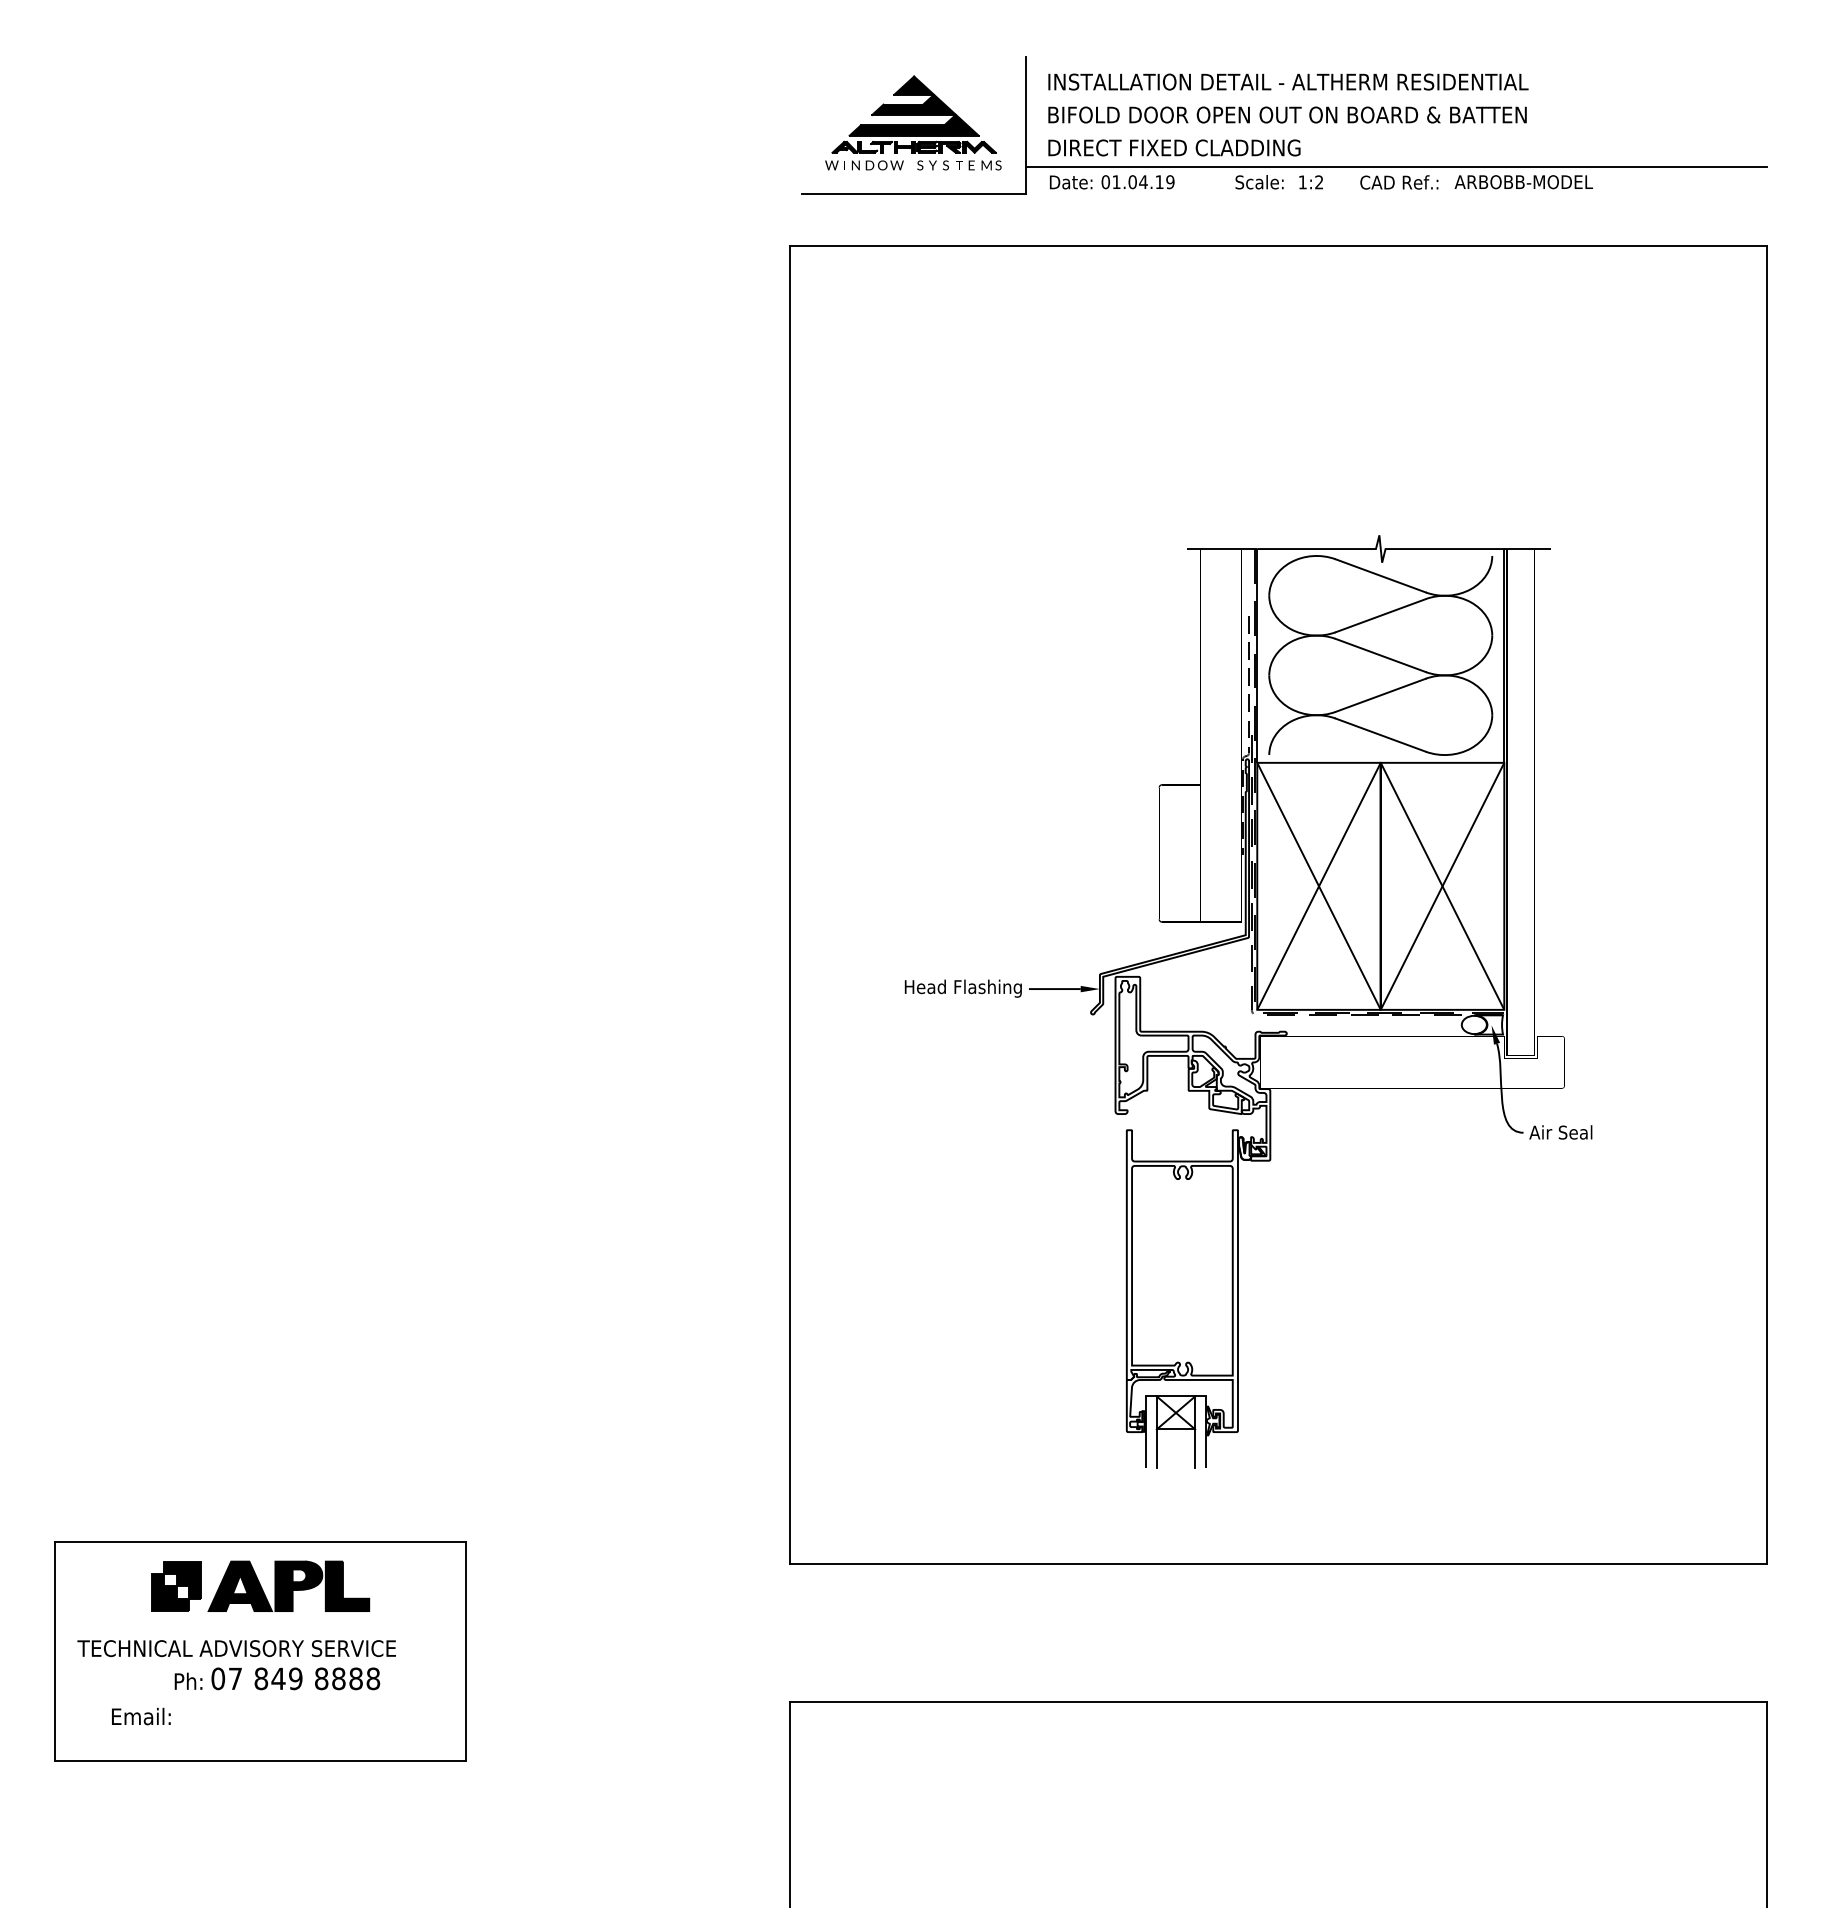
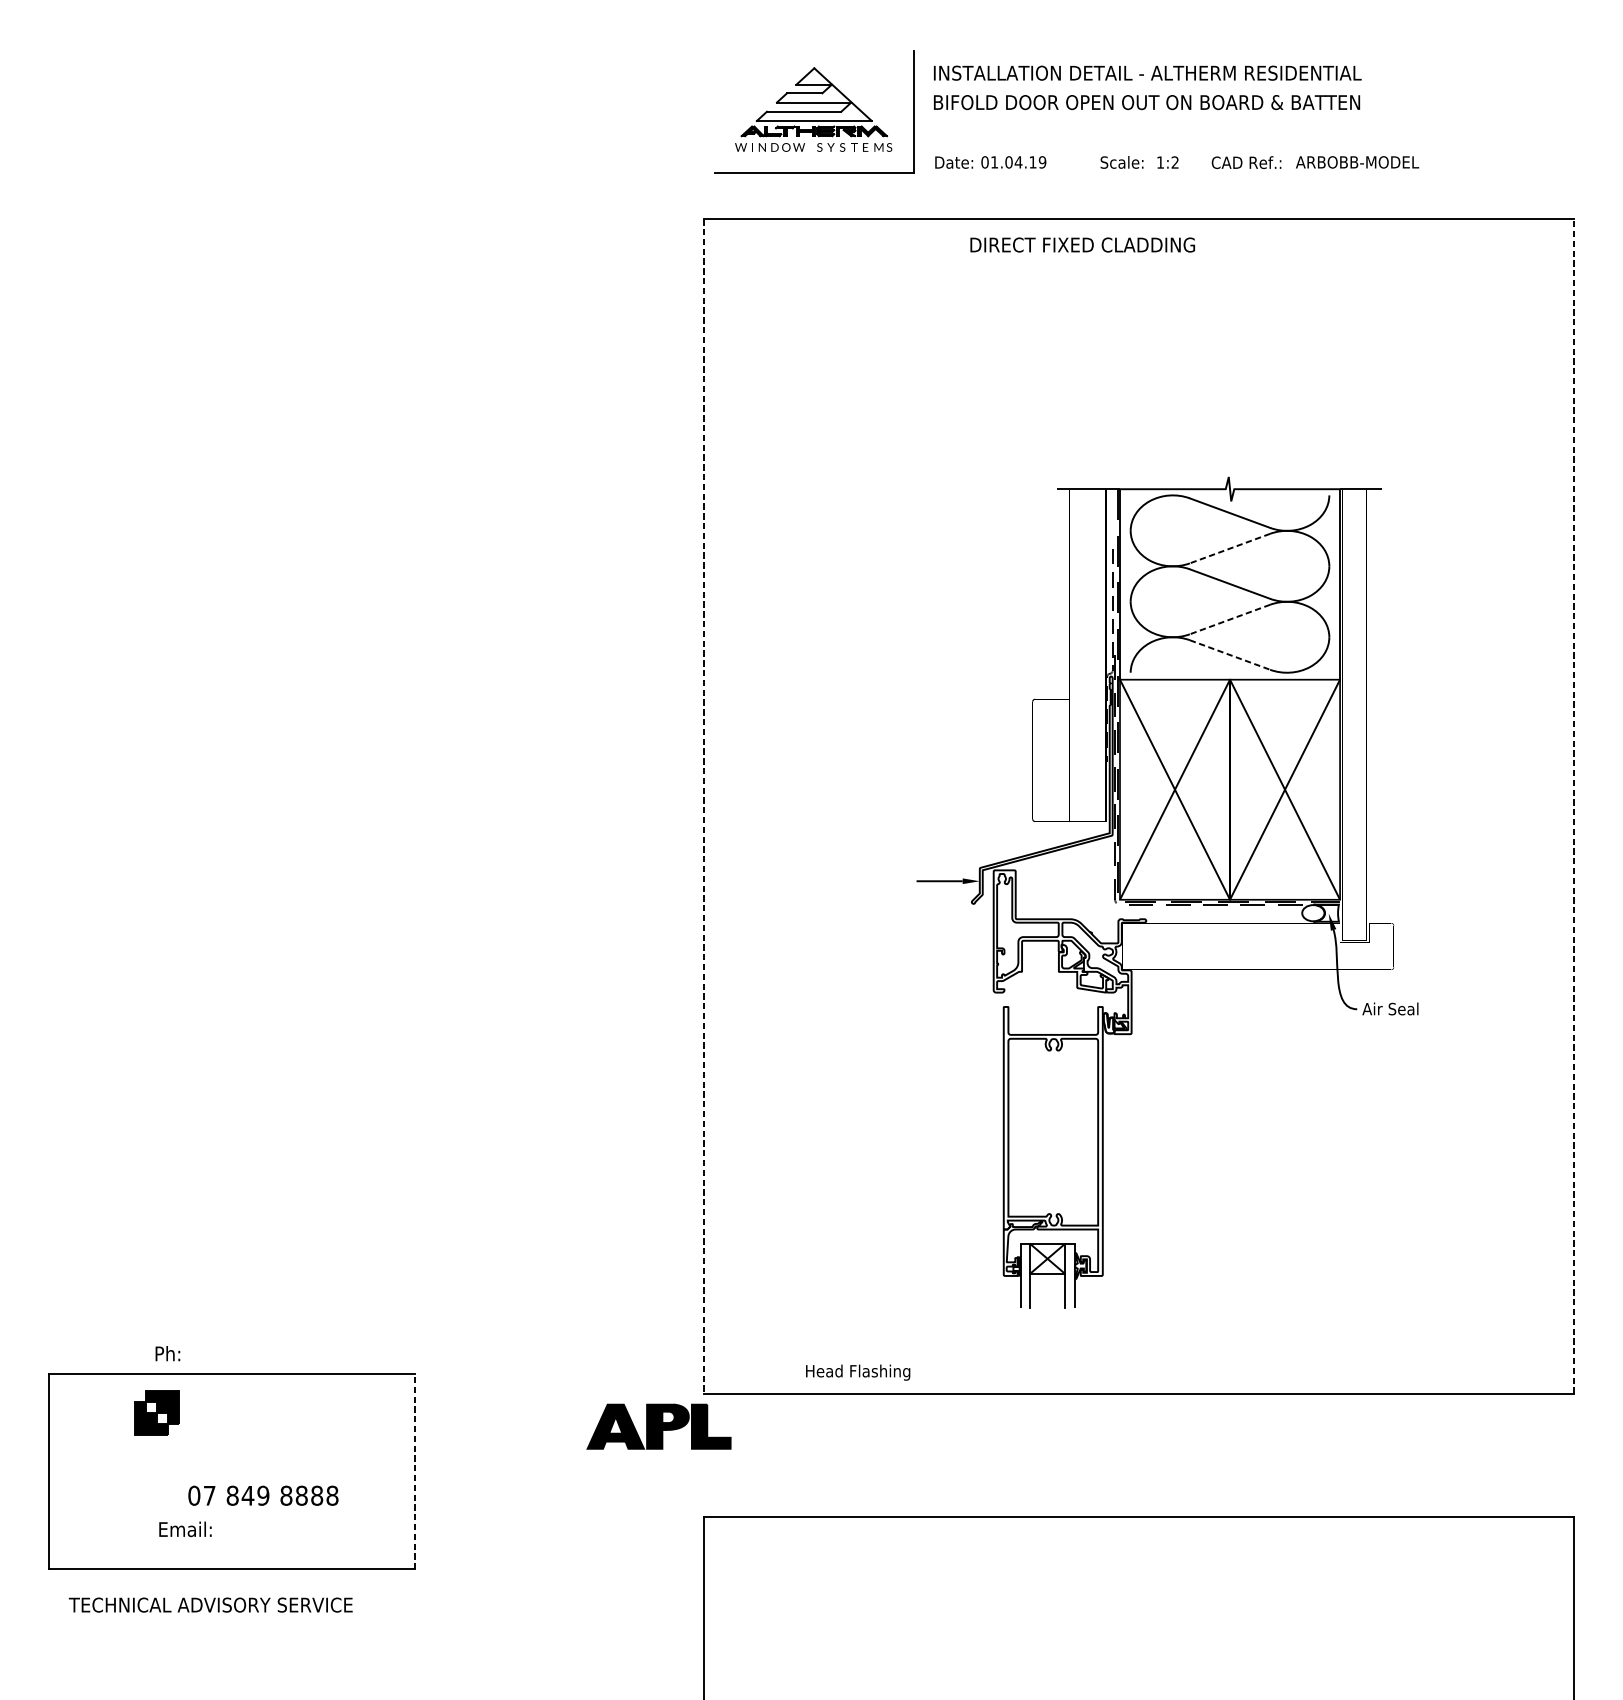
fill: (913, 105) -> (813, 94), removed
text: (1174, 147) -> (1082, 244), moved
line: (1396, 167) -> (1244, 149), removed
line: (1380, 615) -> (1229, 548), solid -> dashed
line: (1380, 695) -> (1229, 619), solid -> dashed
line: (1380, 735) -> (1229, 655), solid -> dashed
line: (1767, 904) -> (1574, 805), solid -> dashed
line: (790, 905) -> (704, 806), solid -> dashed
text: (962, 988) -> (857, 1372), moved
part: (288, 1585) -> (658, 1425), moved
text: (236, 1648) -> (210, 1605), moved
line: (466, 1651) -> (415, 1471), solid -> dashed
text: (188, 1680) -> (167, 1352), moved
text: (141, 1716) -> (185, 1529), moved

